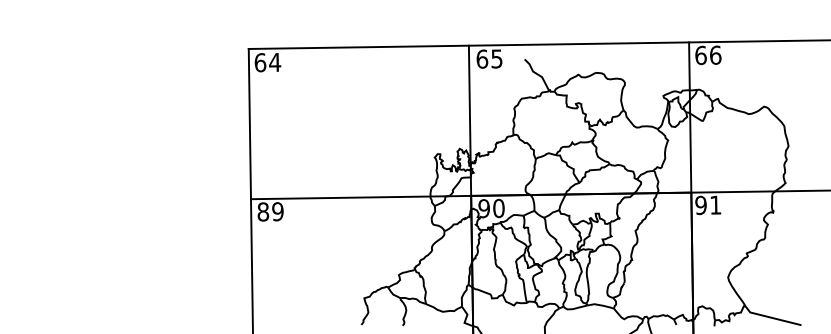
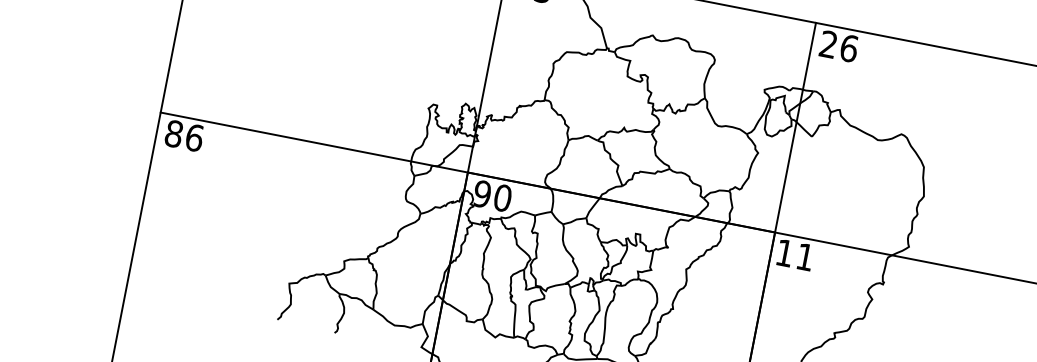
text: (700, 55) -> (828, 44), 66 -> 26
text: (700, 205) -> (784, 253), 91 -> 11
text: (277, 211) -> (193, 137), 89 -> 86

